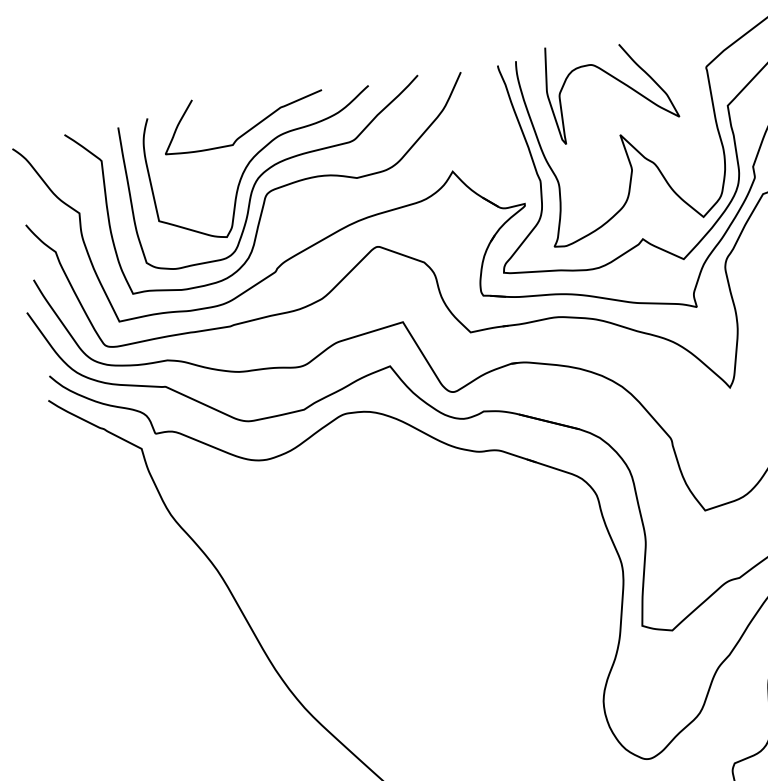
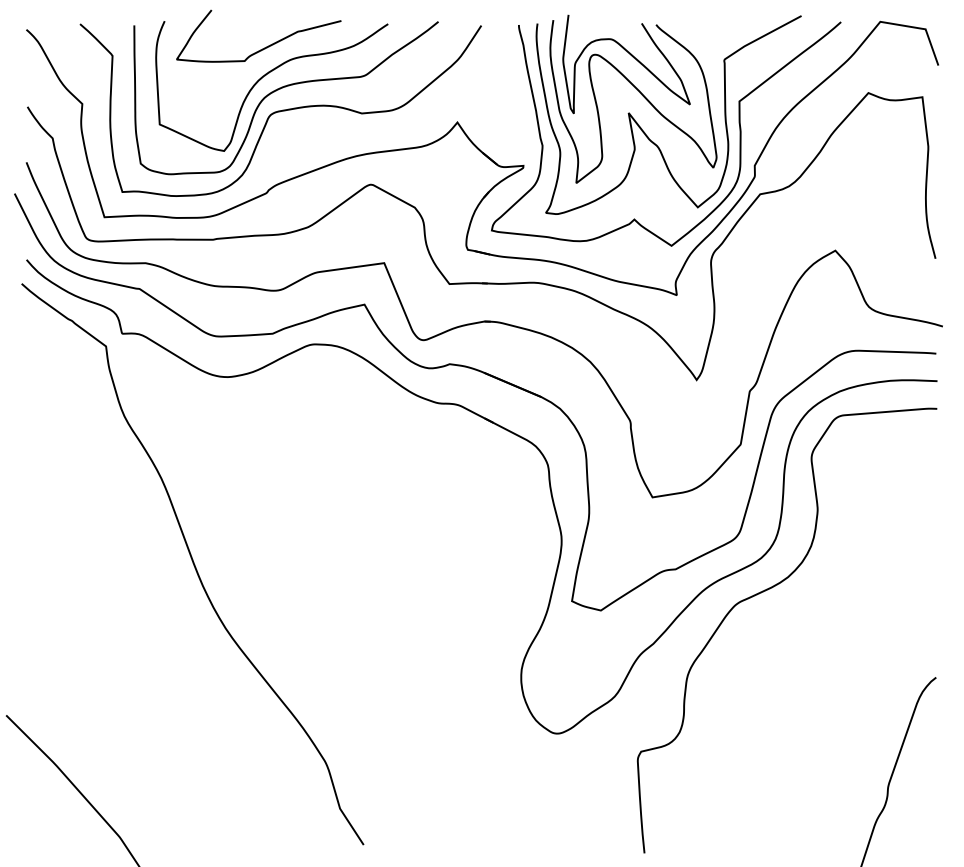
curve: (630, 115) -> (641, 95), added

